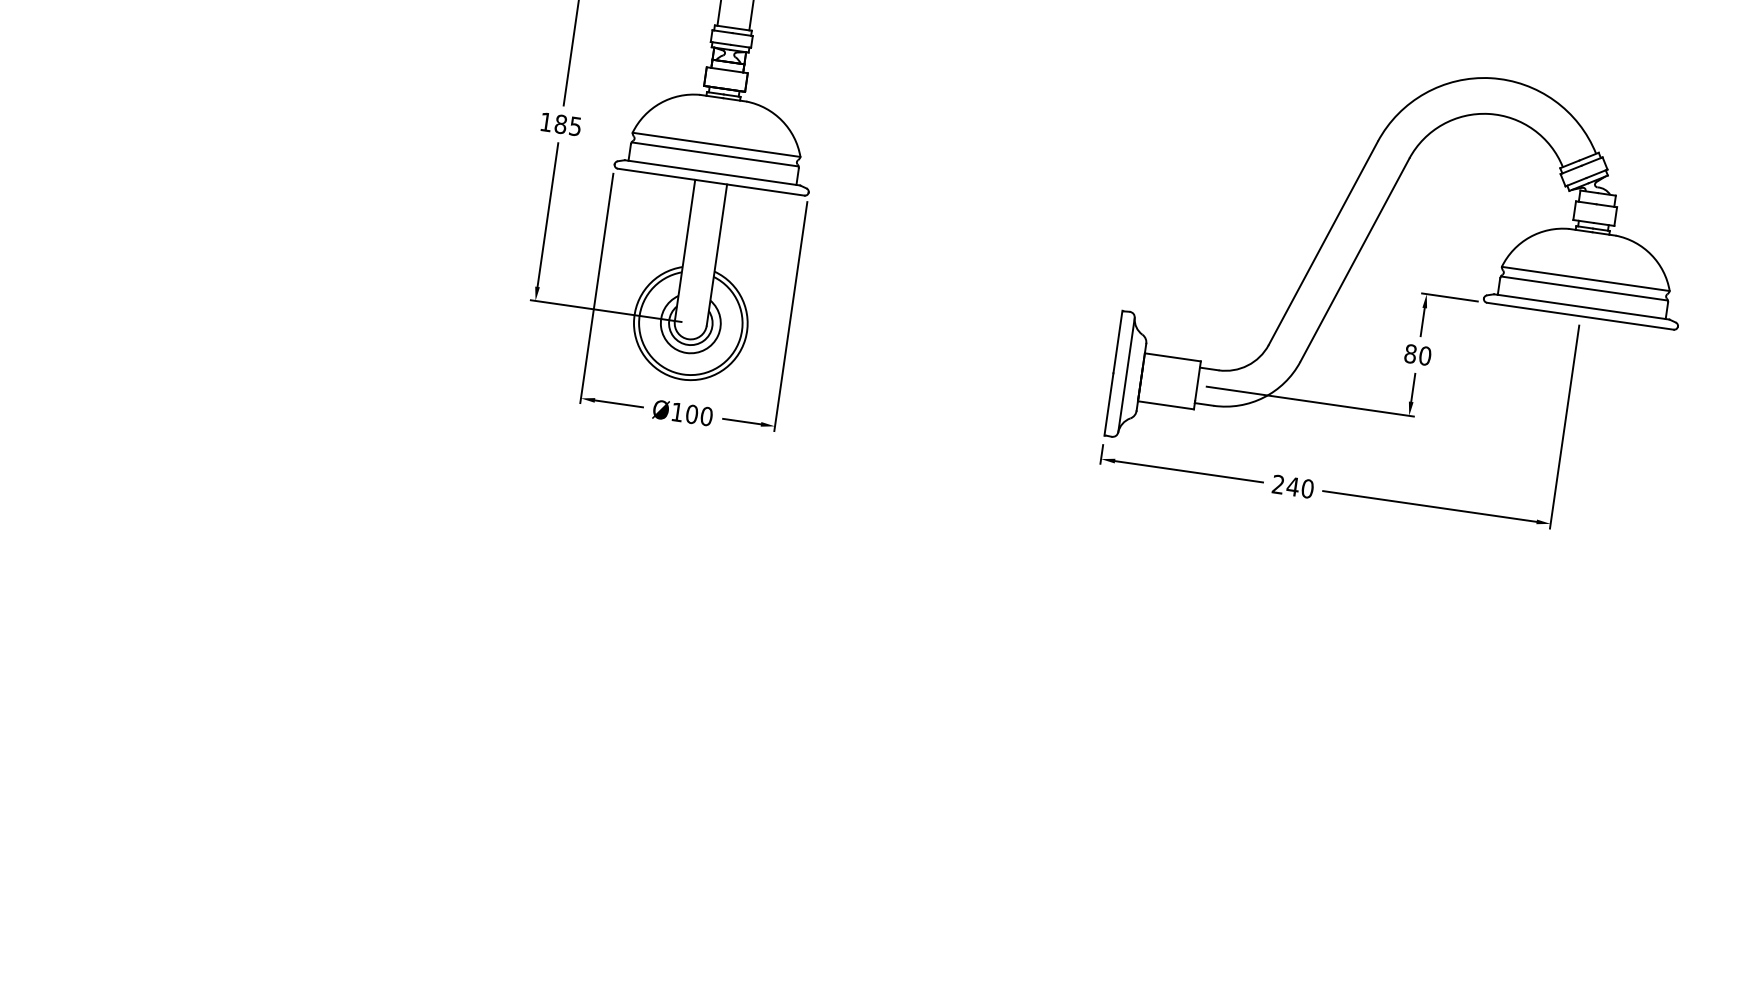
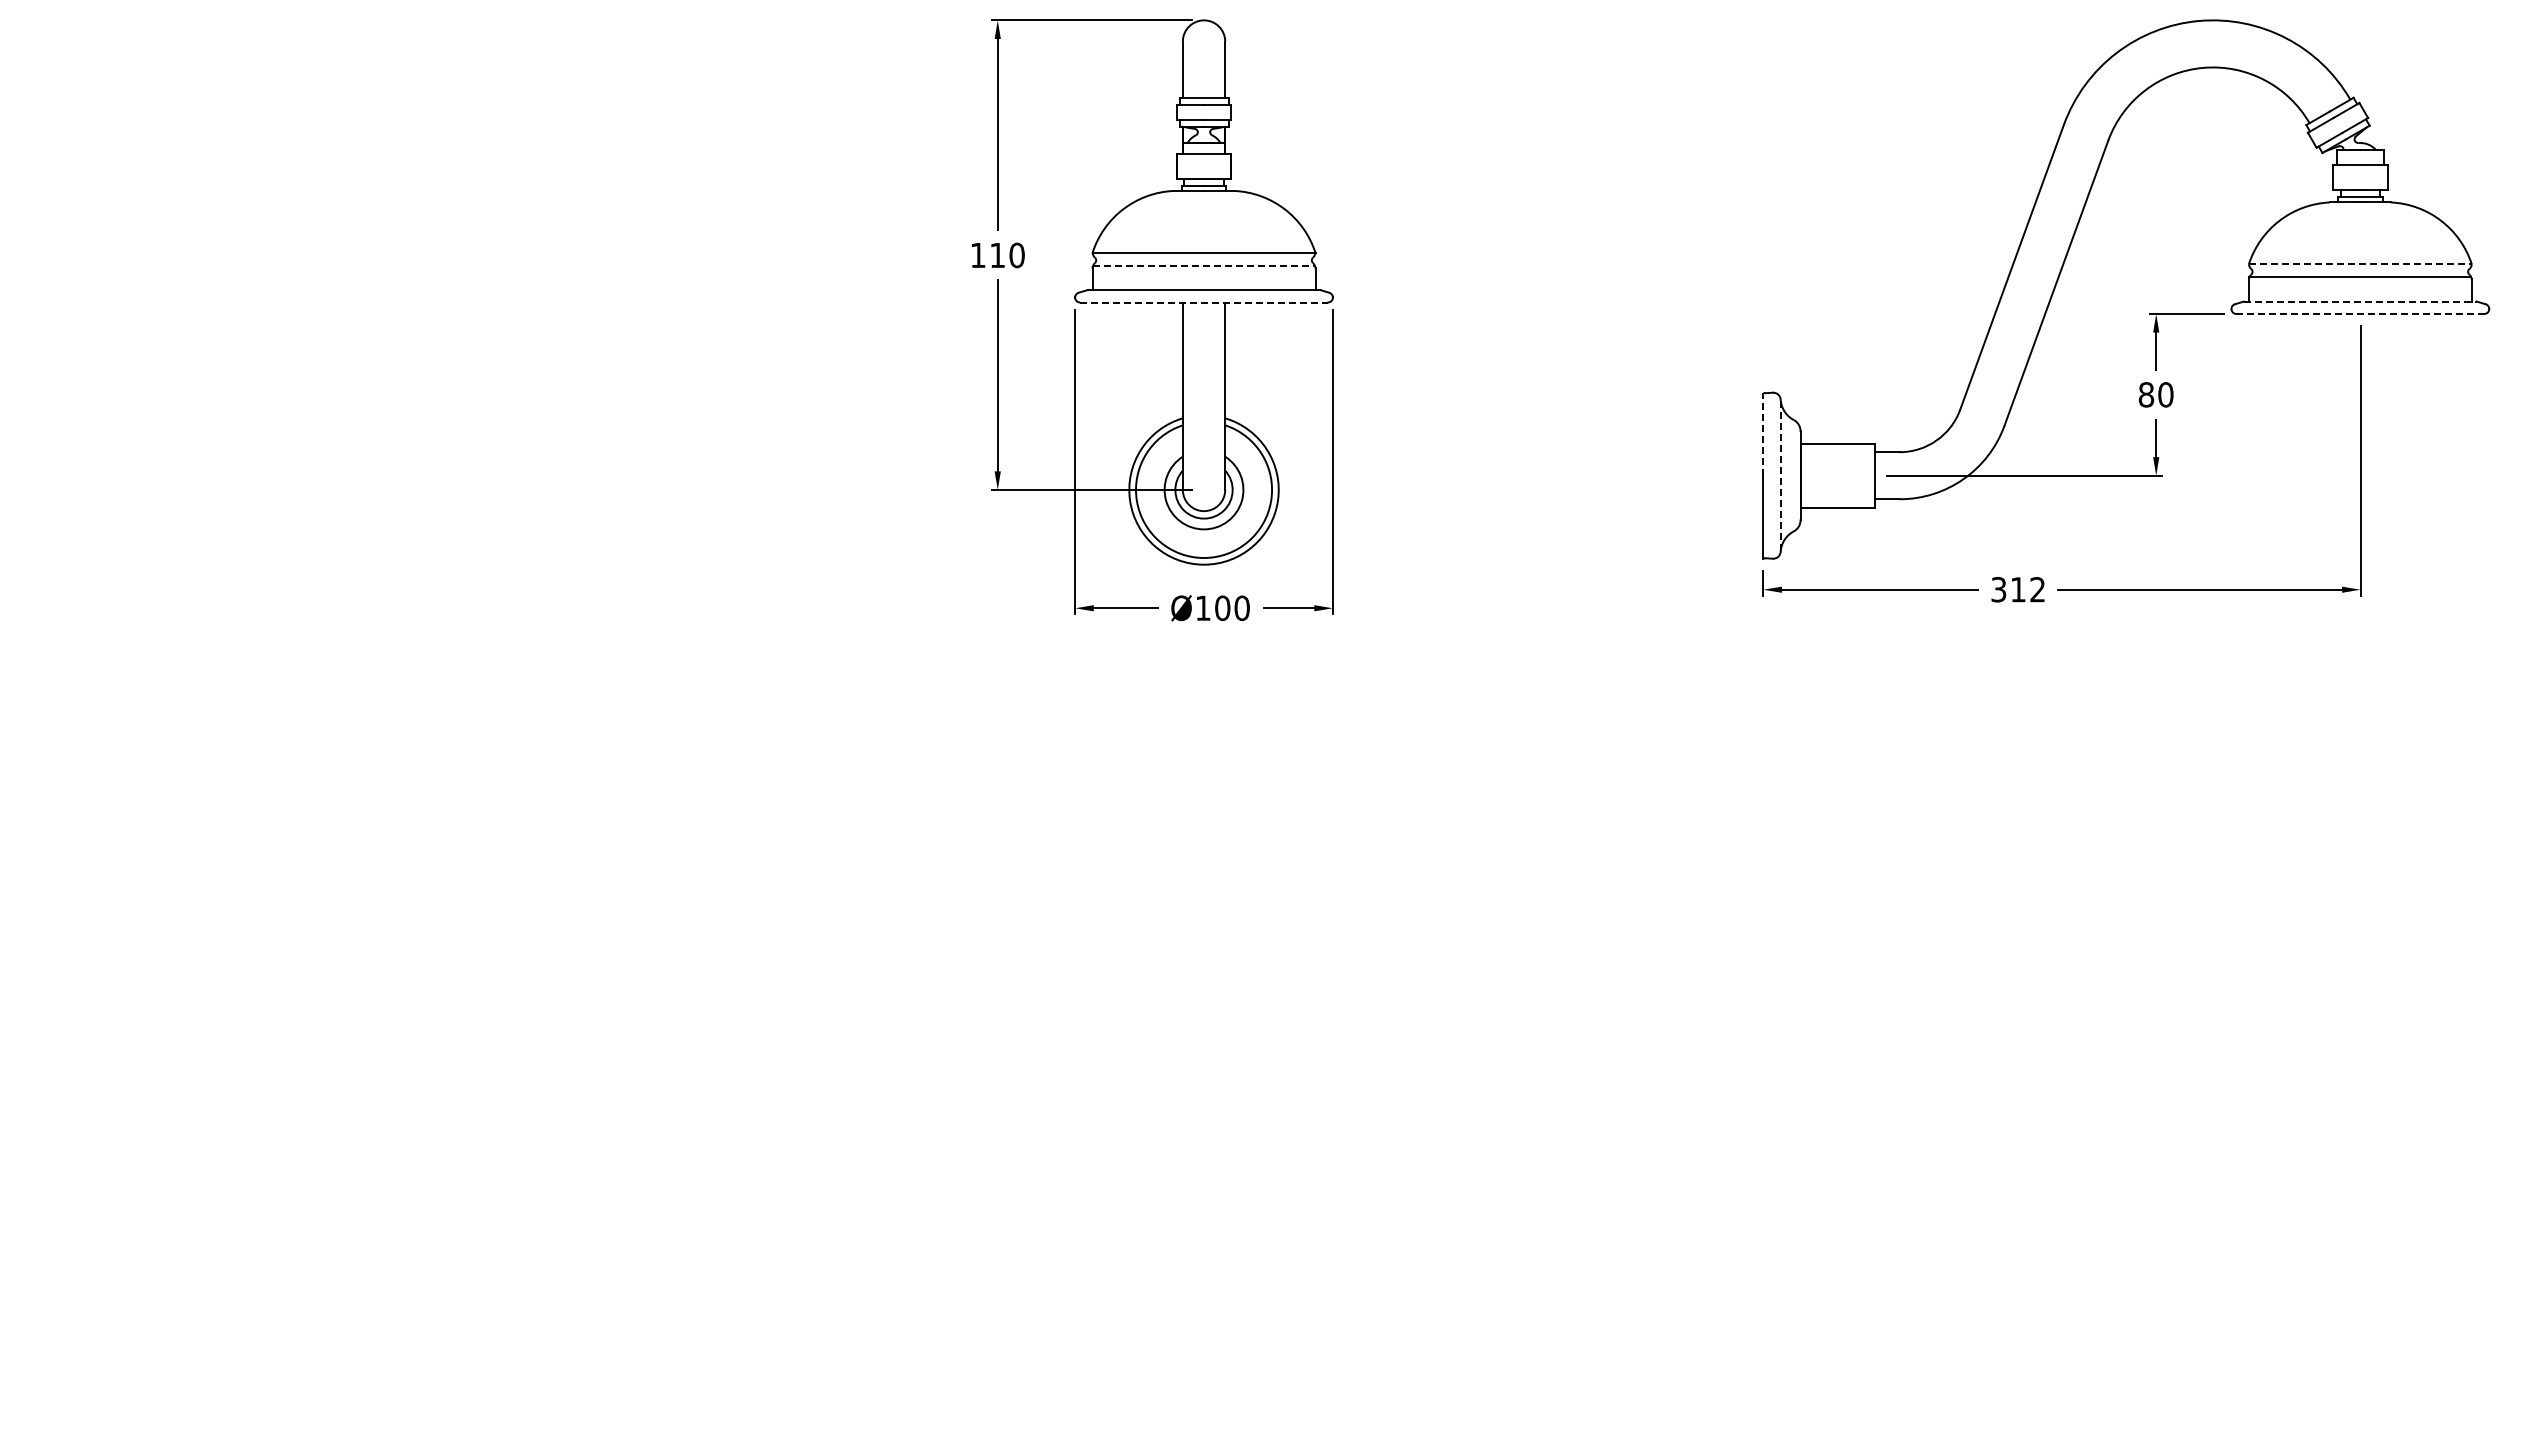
text: (568, 125) -> (1007, 255), 185 -> 110
line: (715, 154) -> (1204, 265), solid -> dashed
line: (711, 182) -> (1204, 302), solid -> dashed
line: (1585, 279) -> (2360, 264), solid -> dashed
line: (1581, 306) -> (2360, 301), solid -> dashed
line: (1581, 316) -> (2361, 313), solid -> dashed
line: (1118, 342) -> (1763, 434), solid -> dashed
line: (1126, 374) -> (1780, 475), solid -> dashed
text: (1293, 486) -> (2018, 589), 240 -> 312

